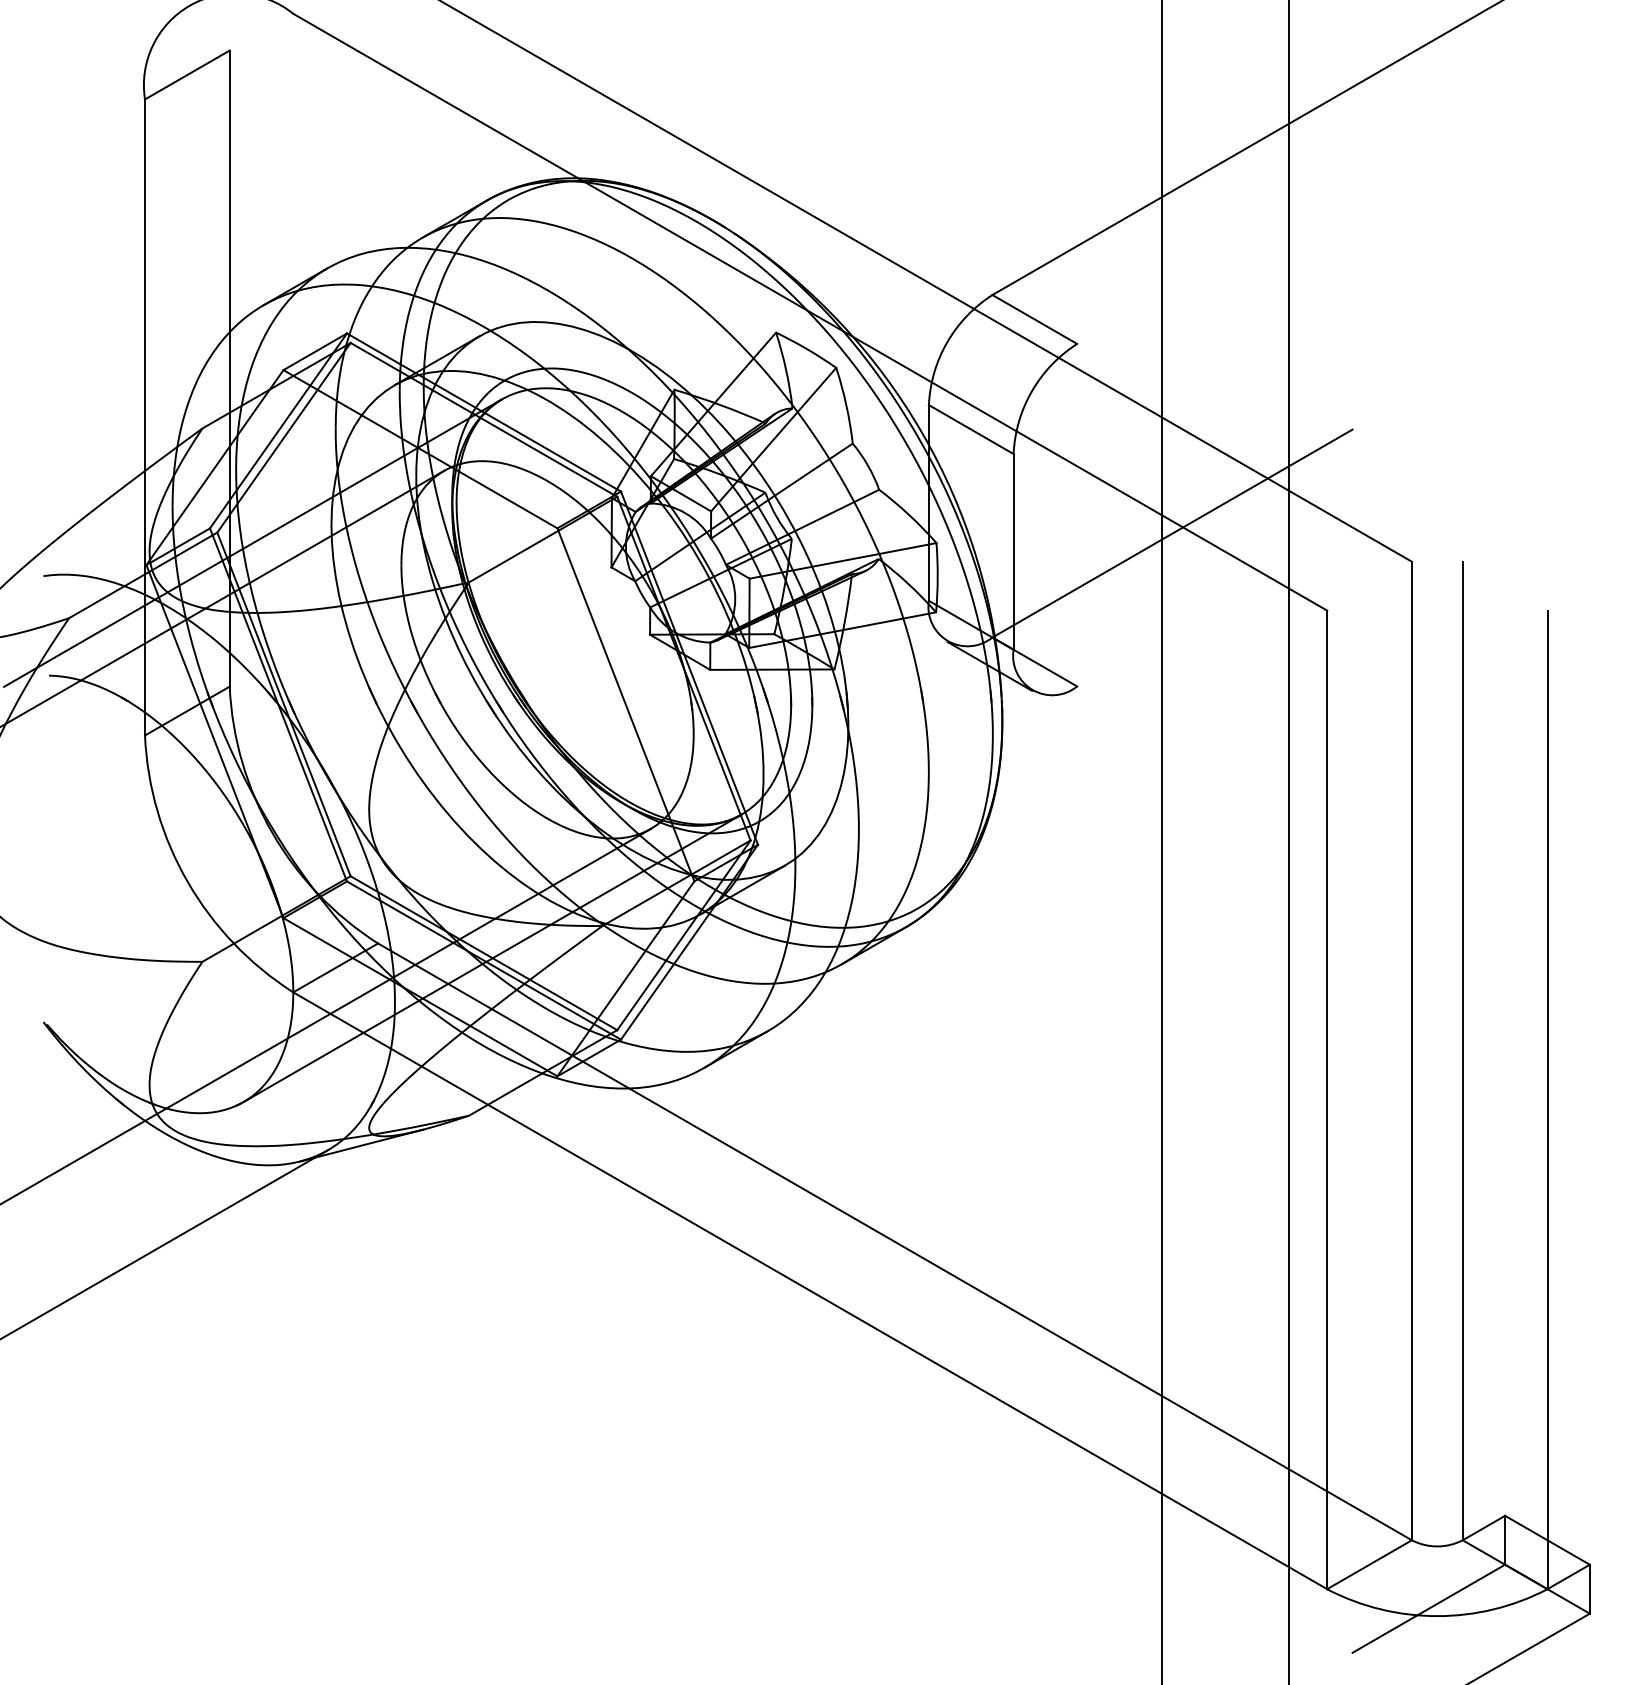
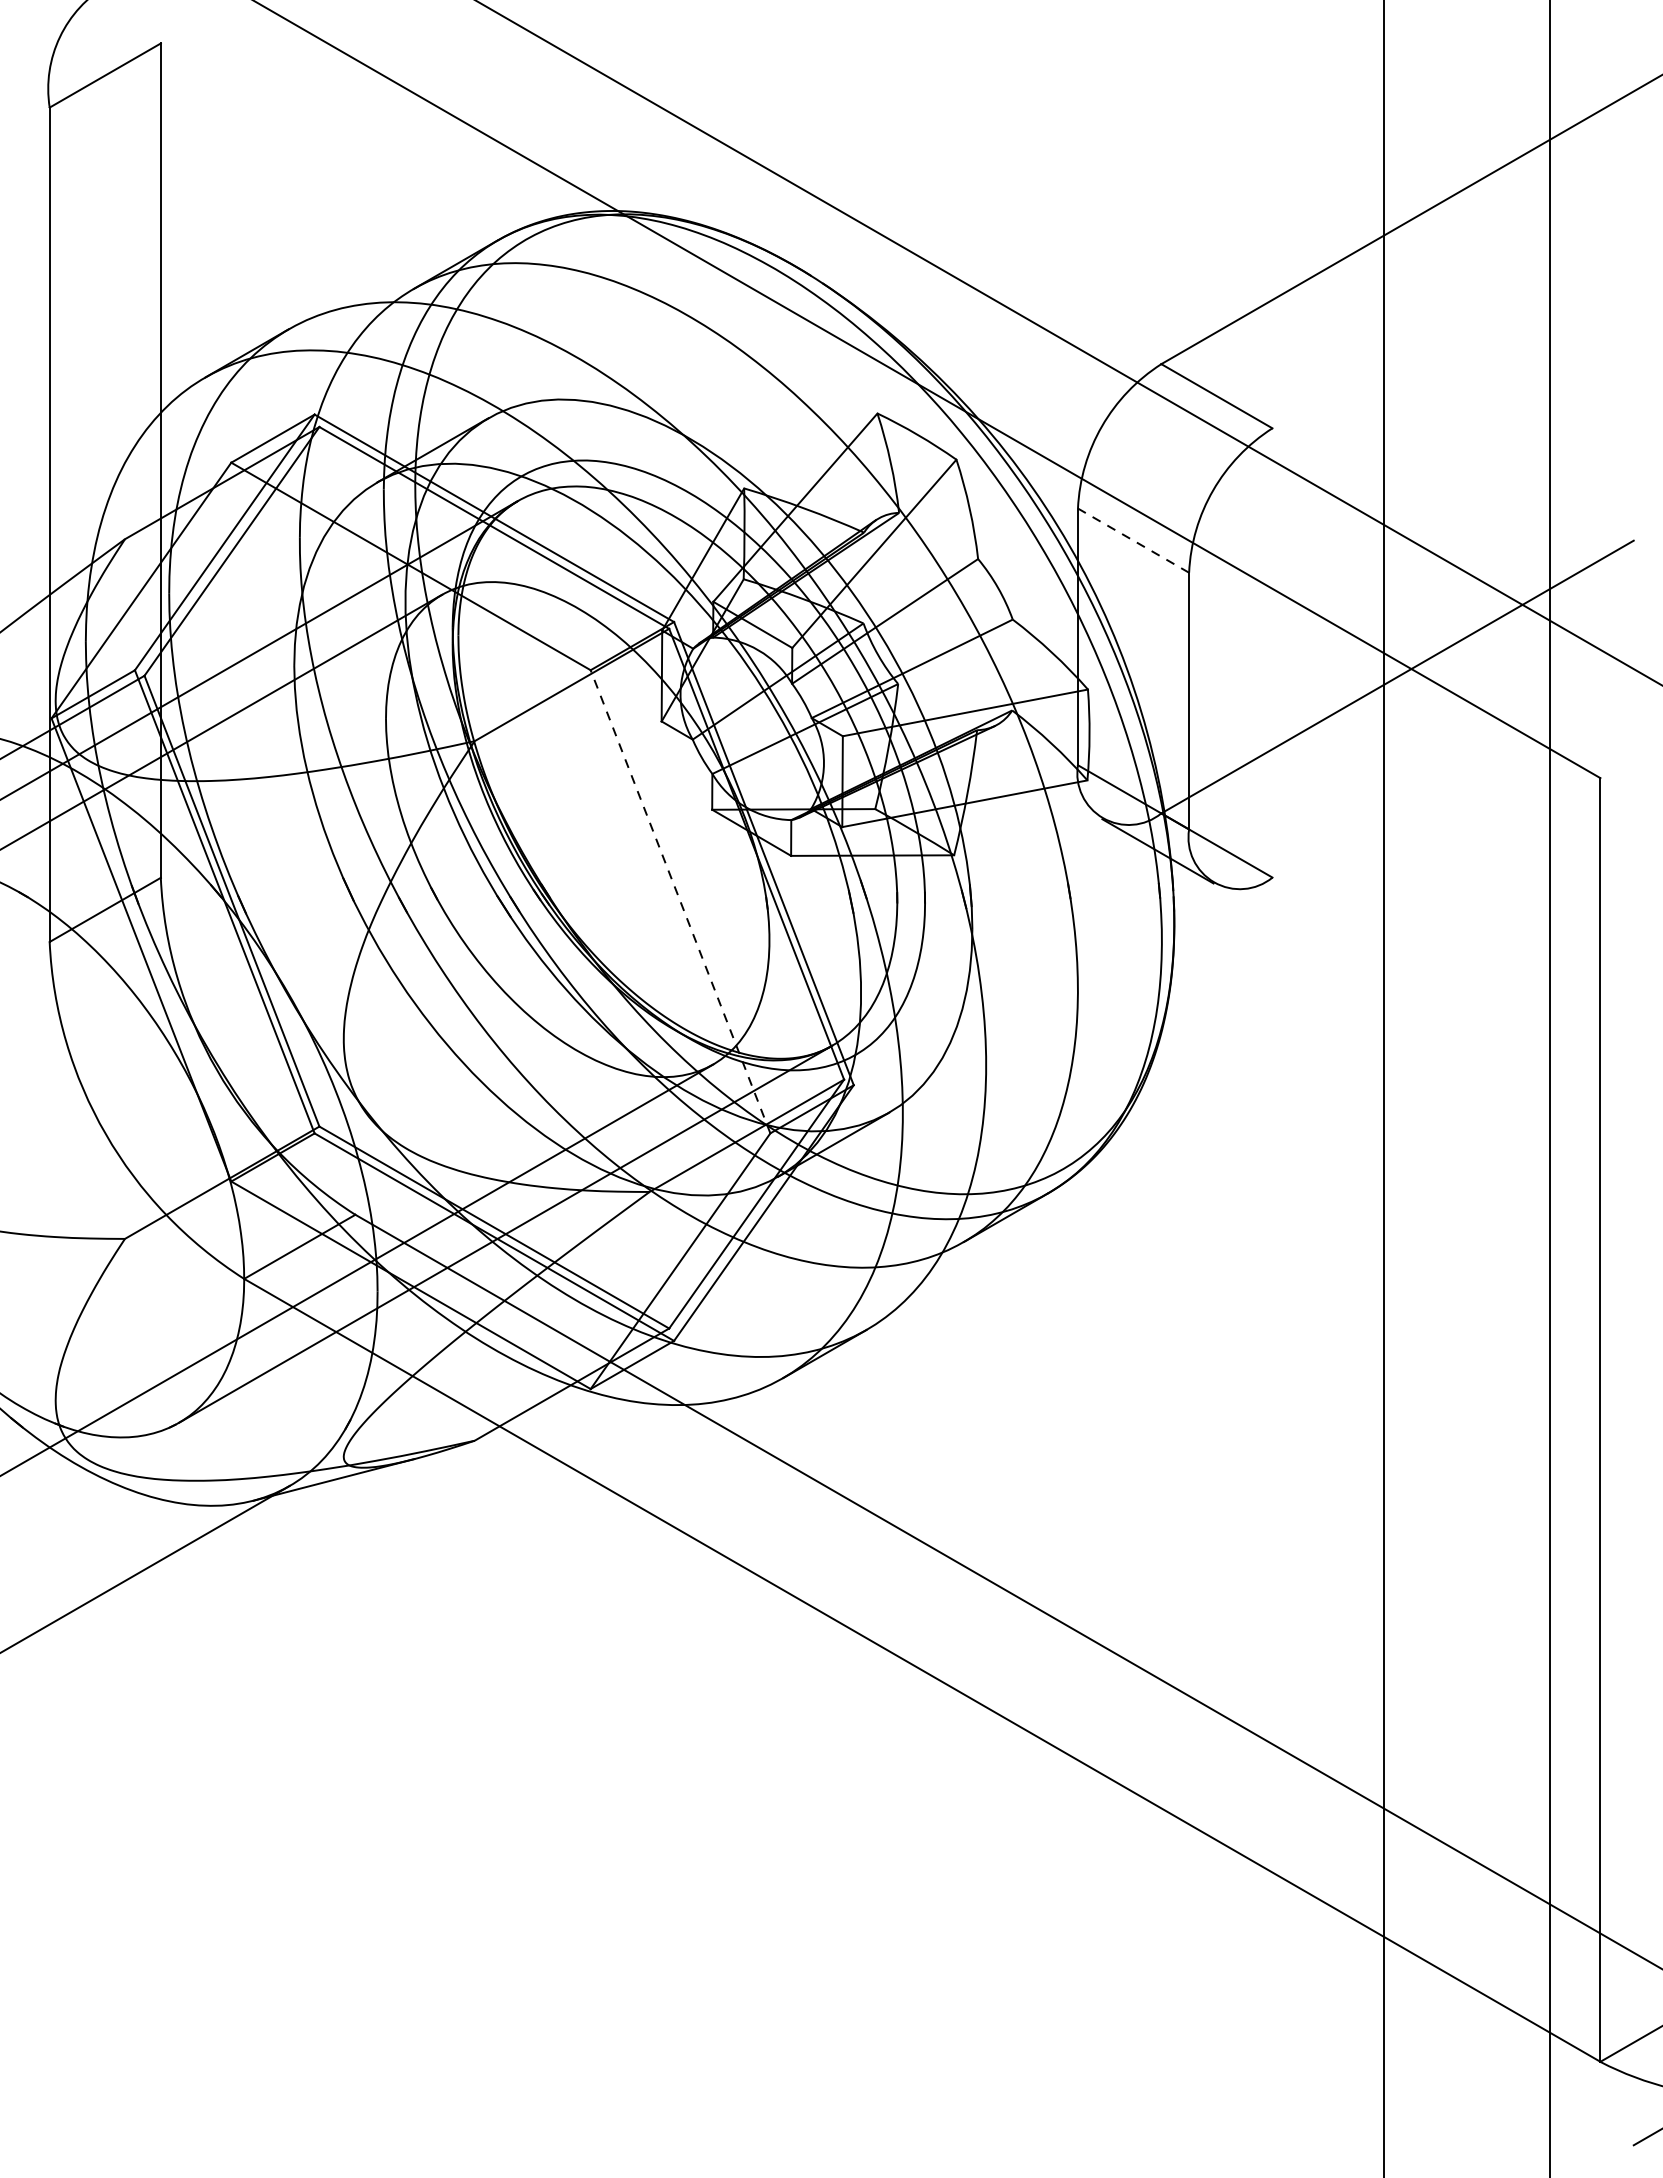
line: (971, 429) -> (1133, 540), solid -> dashed
line: (625, 704) -> (679, 901), solid -> dashed

